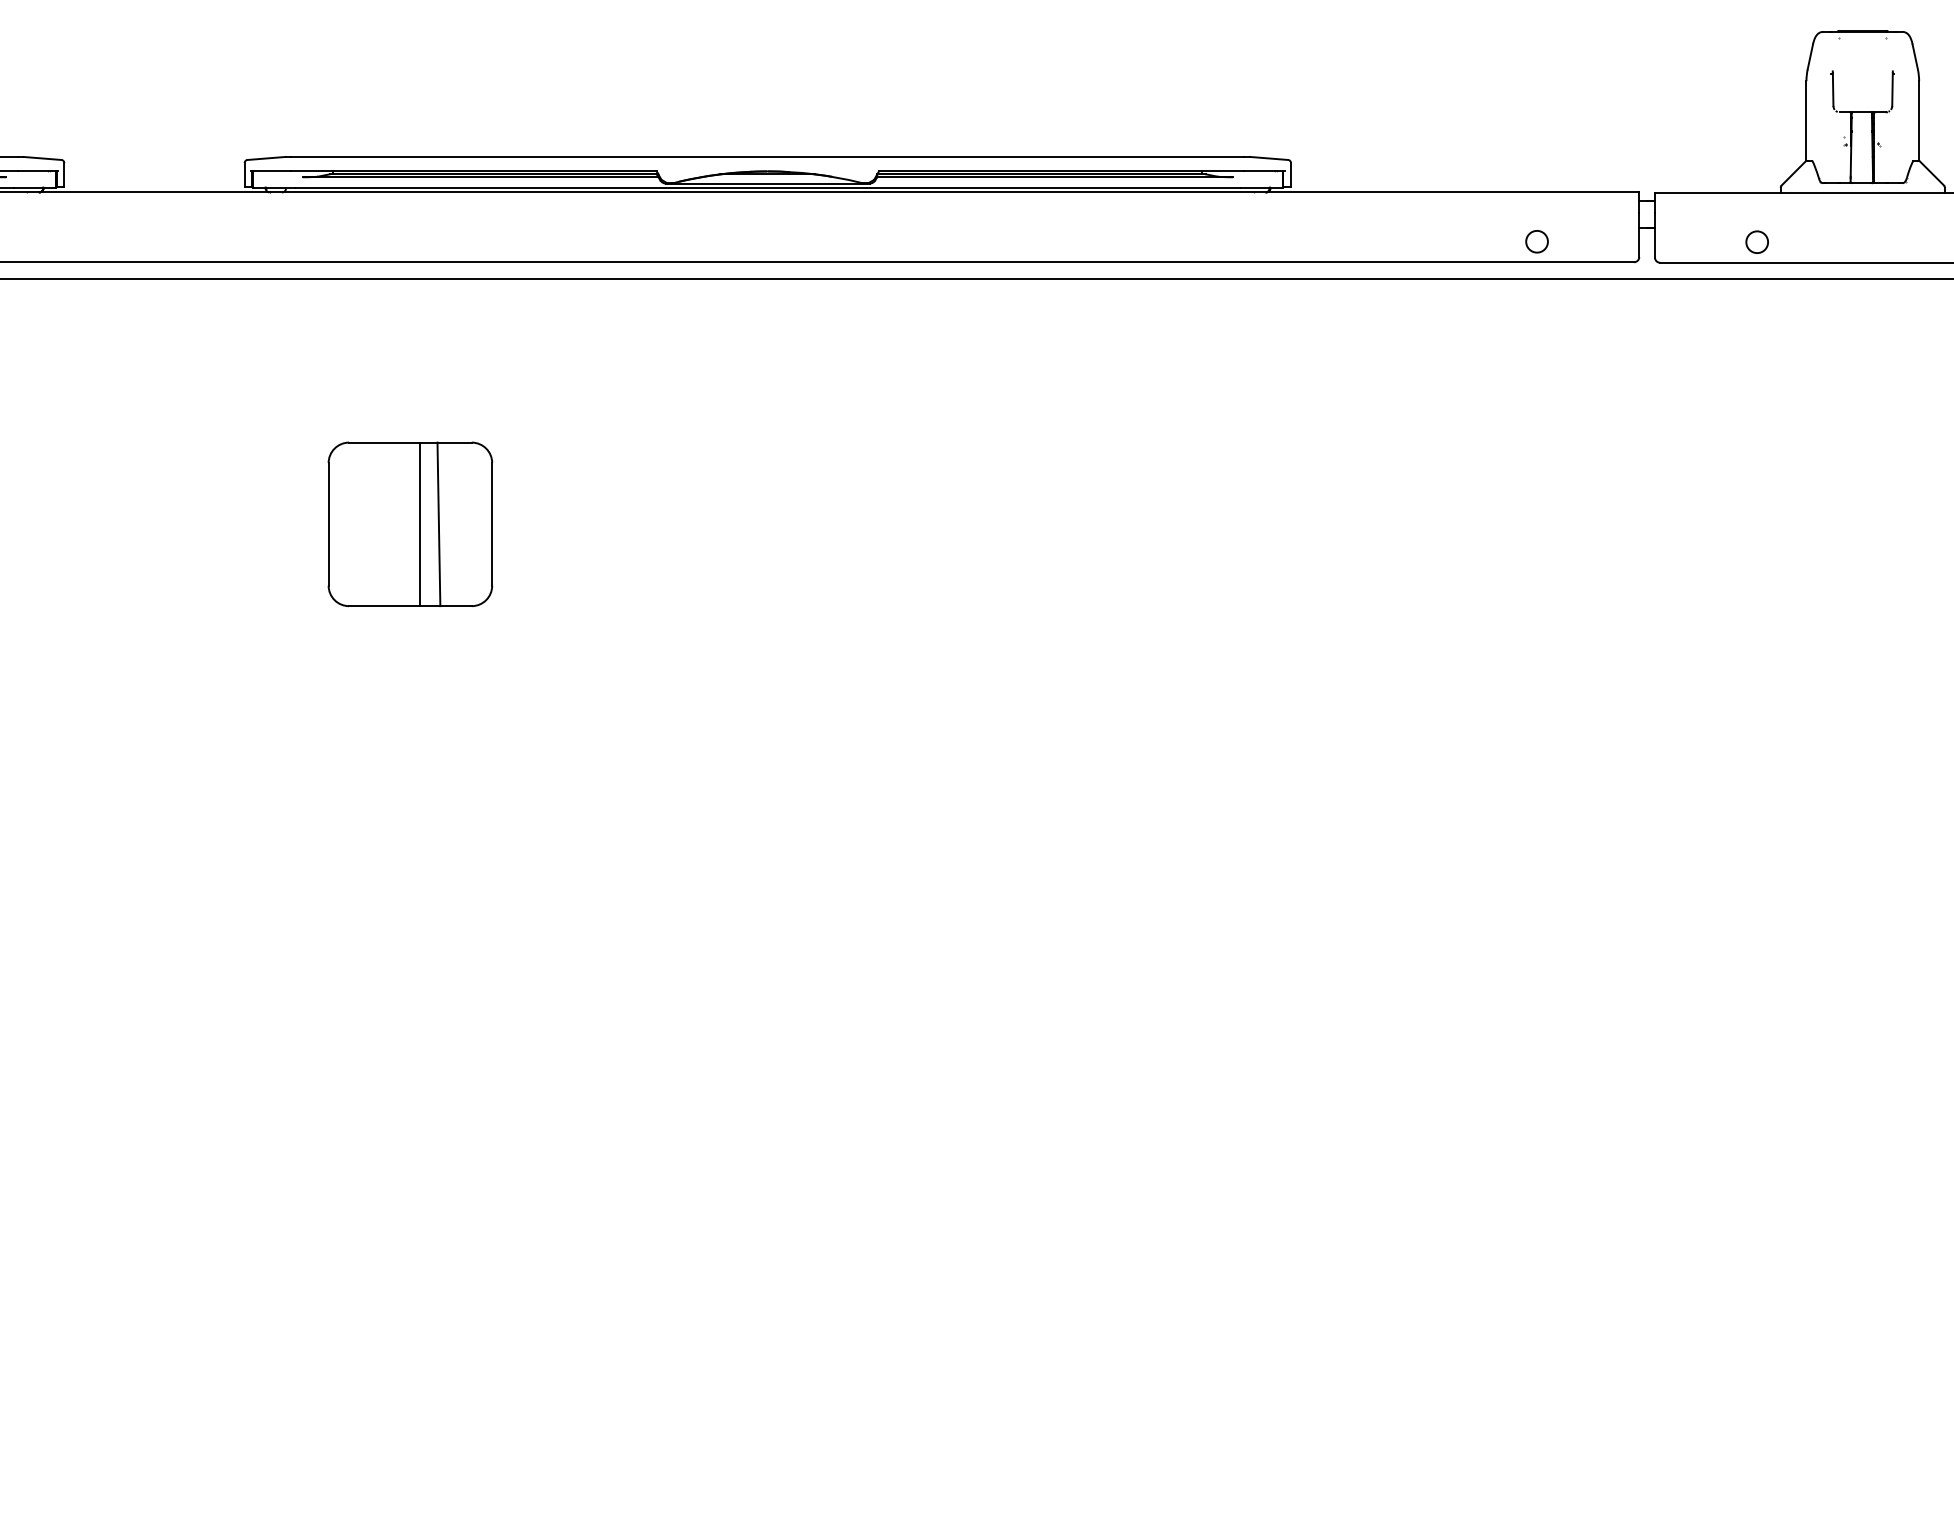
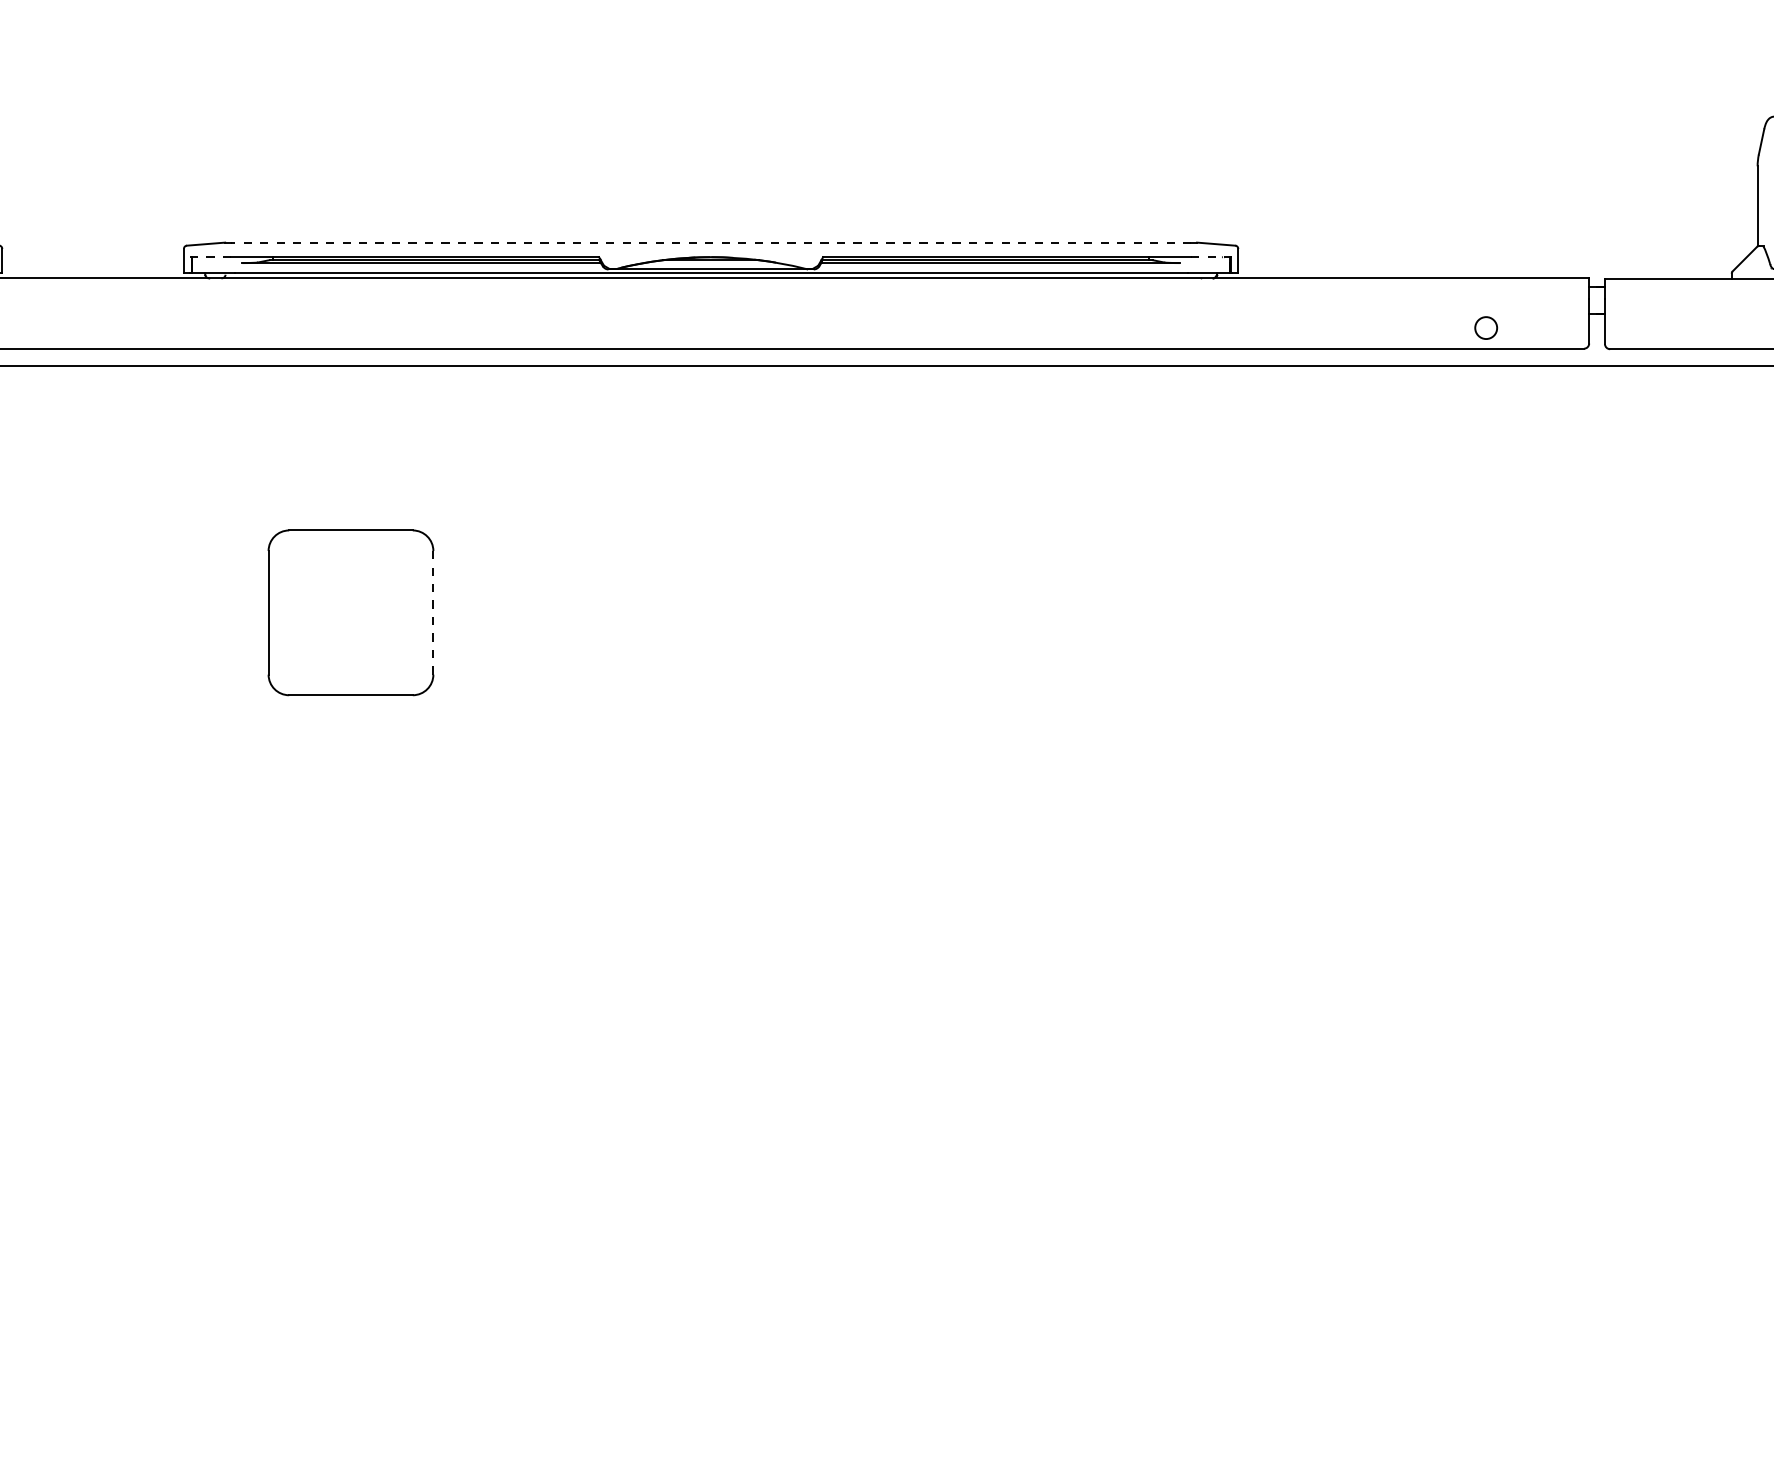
line: (767, 156) -> (710, 242), solid -> dashed
line: (270, 171) -> (210, 257), solid -> dashed
line: (1264, 171) -> (1211, 257), solid -> dashed
circle: (1756, 241) -> (1707, 327), removed
line: (420, 524) -> (361, 612), removed
line: (438, 524) -> (379, 612), removed
line: (492, 524) -> (433, 612), solid -> dashed

